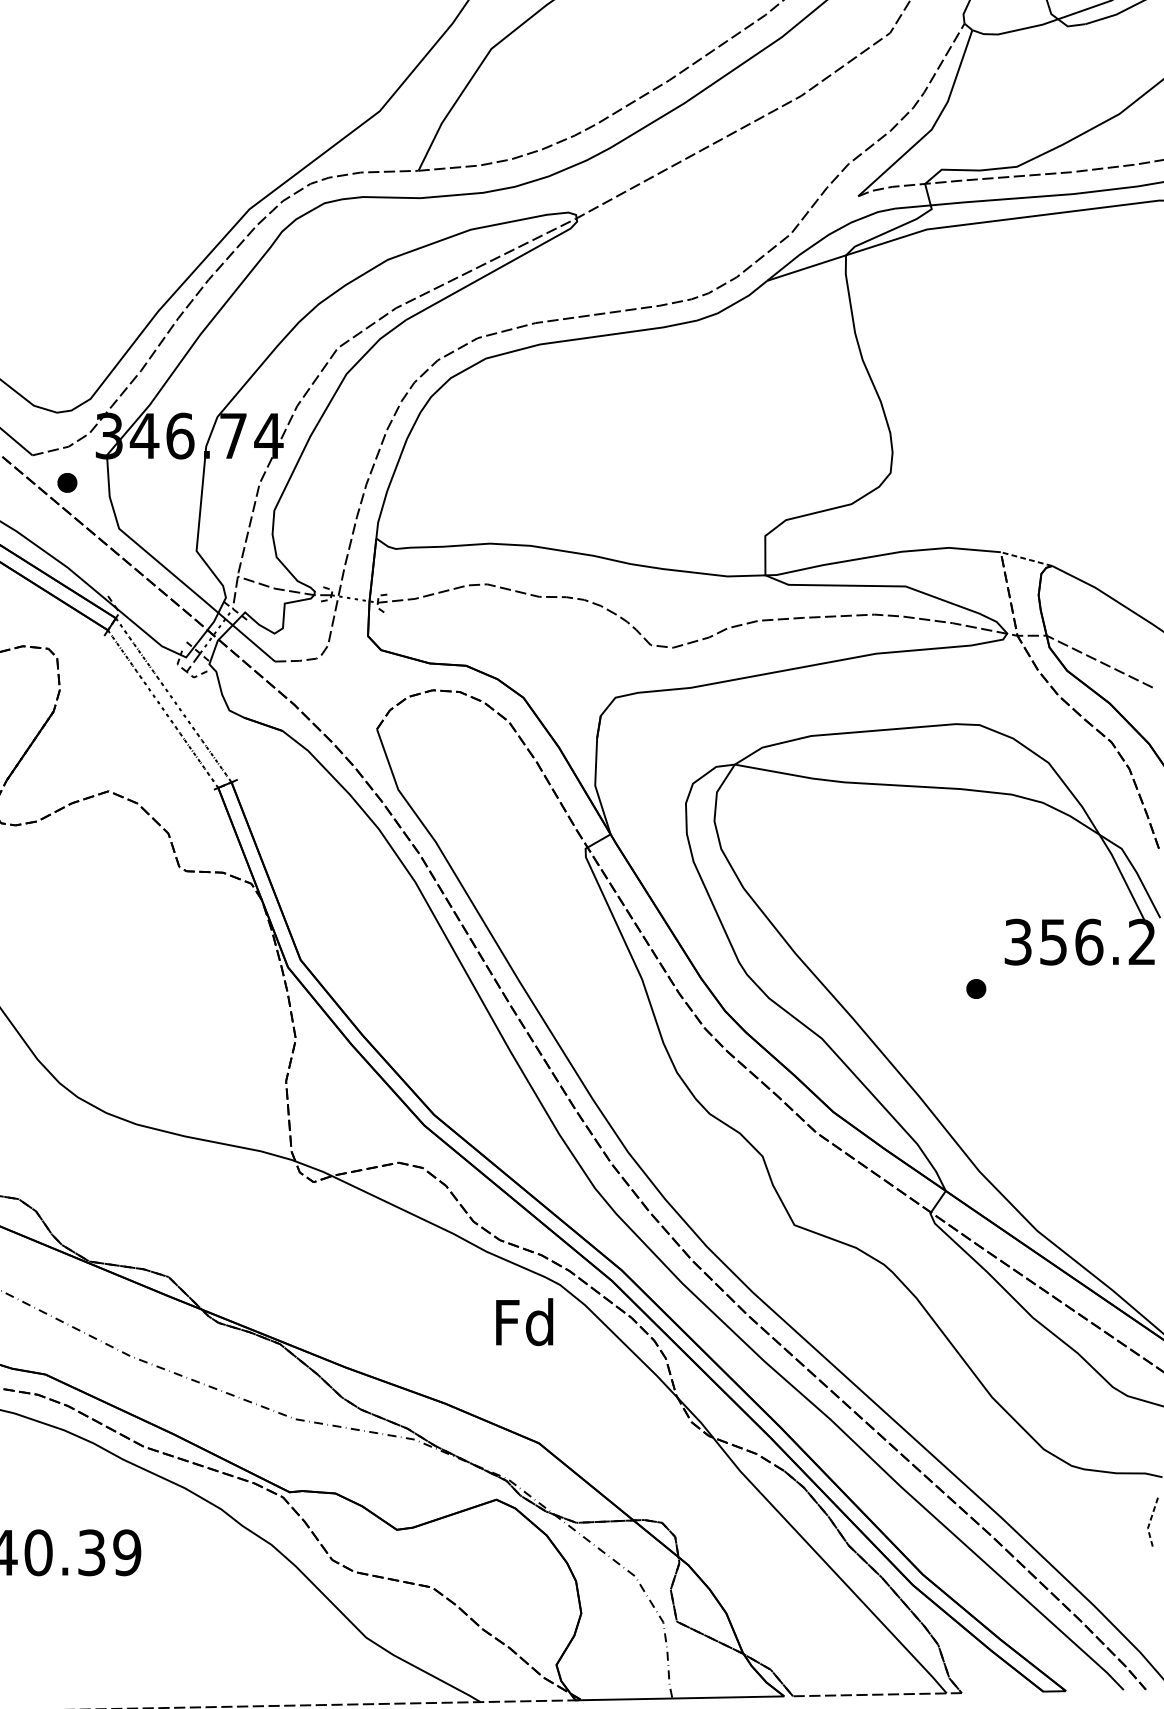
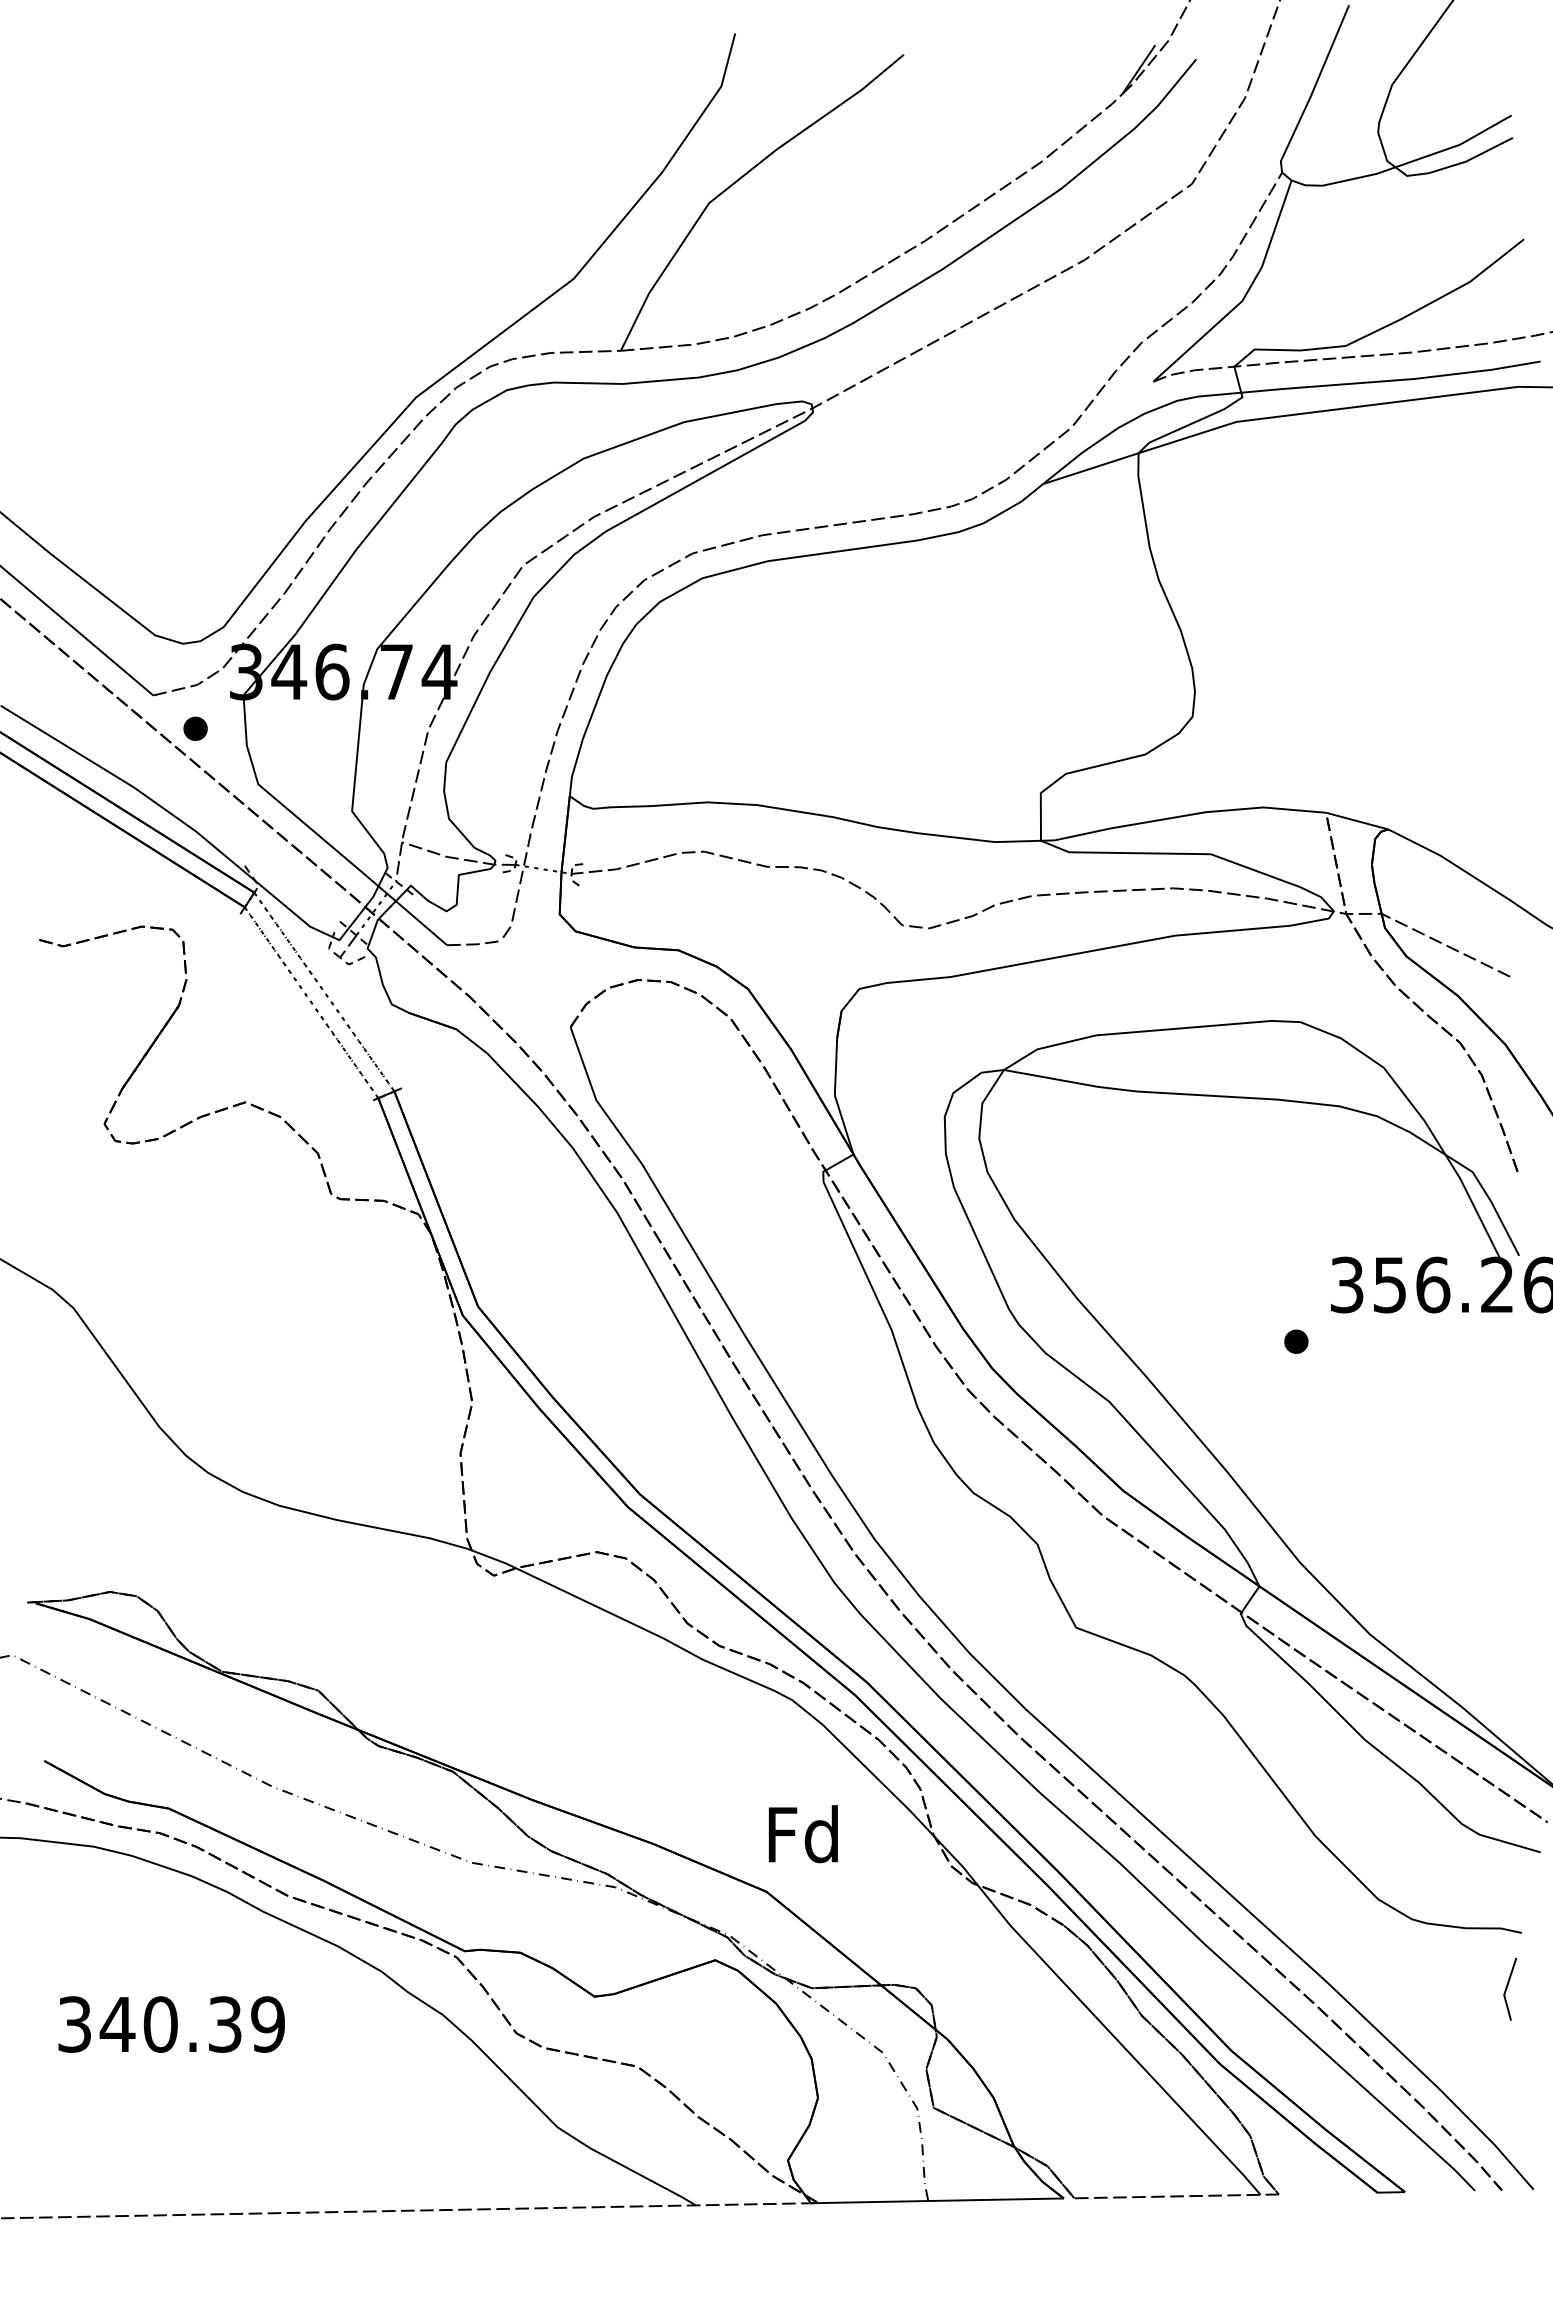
line: (1025, 558) -> (1356, 820), dashed -> solid
text: (524, 1322) -> (803, 1834), moved
line: (1149, 1523) -> (1506, 1989), dashed -> solid

